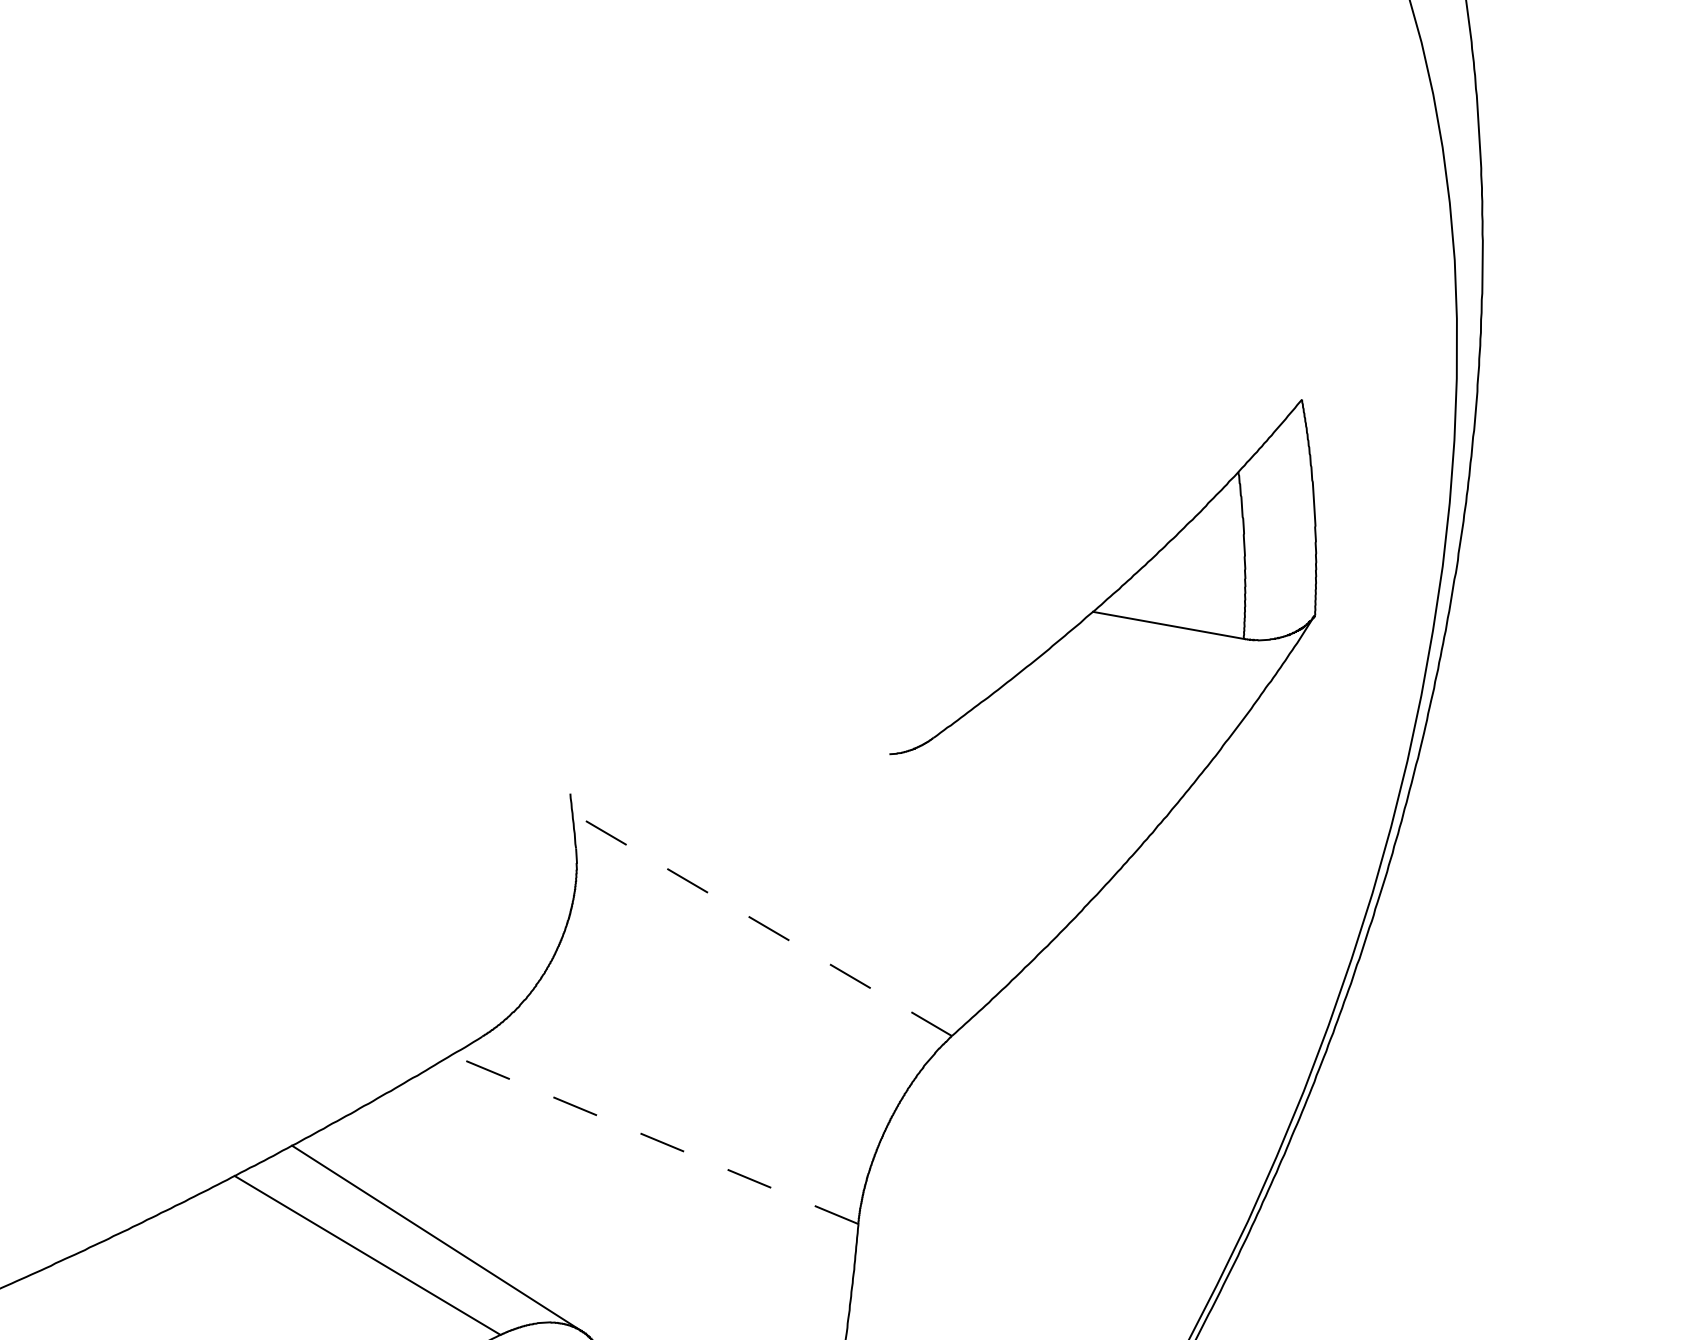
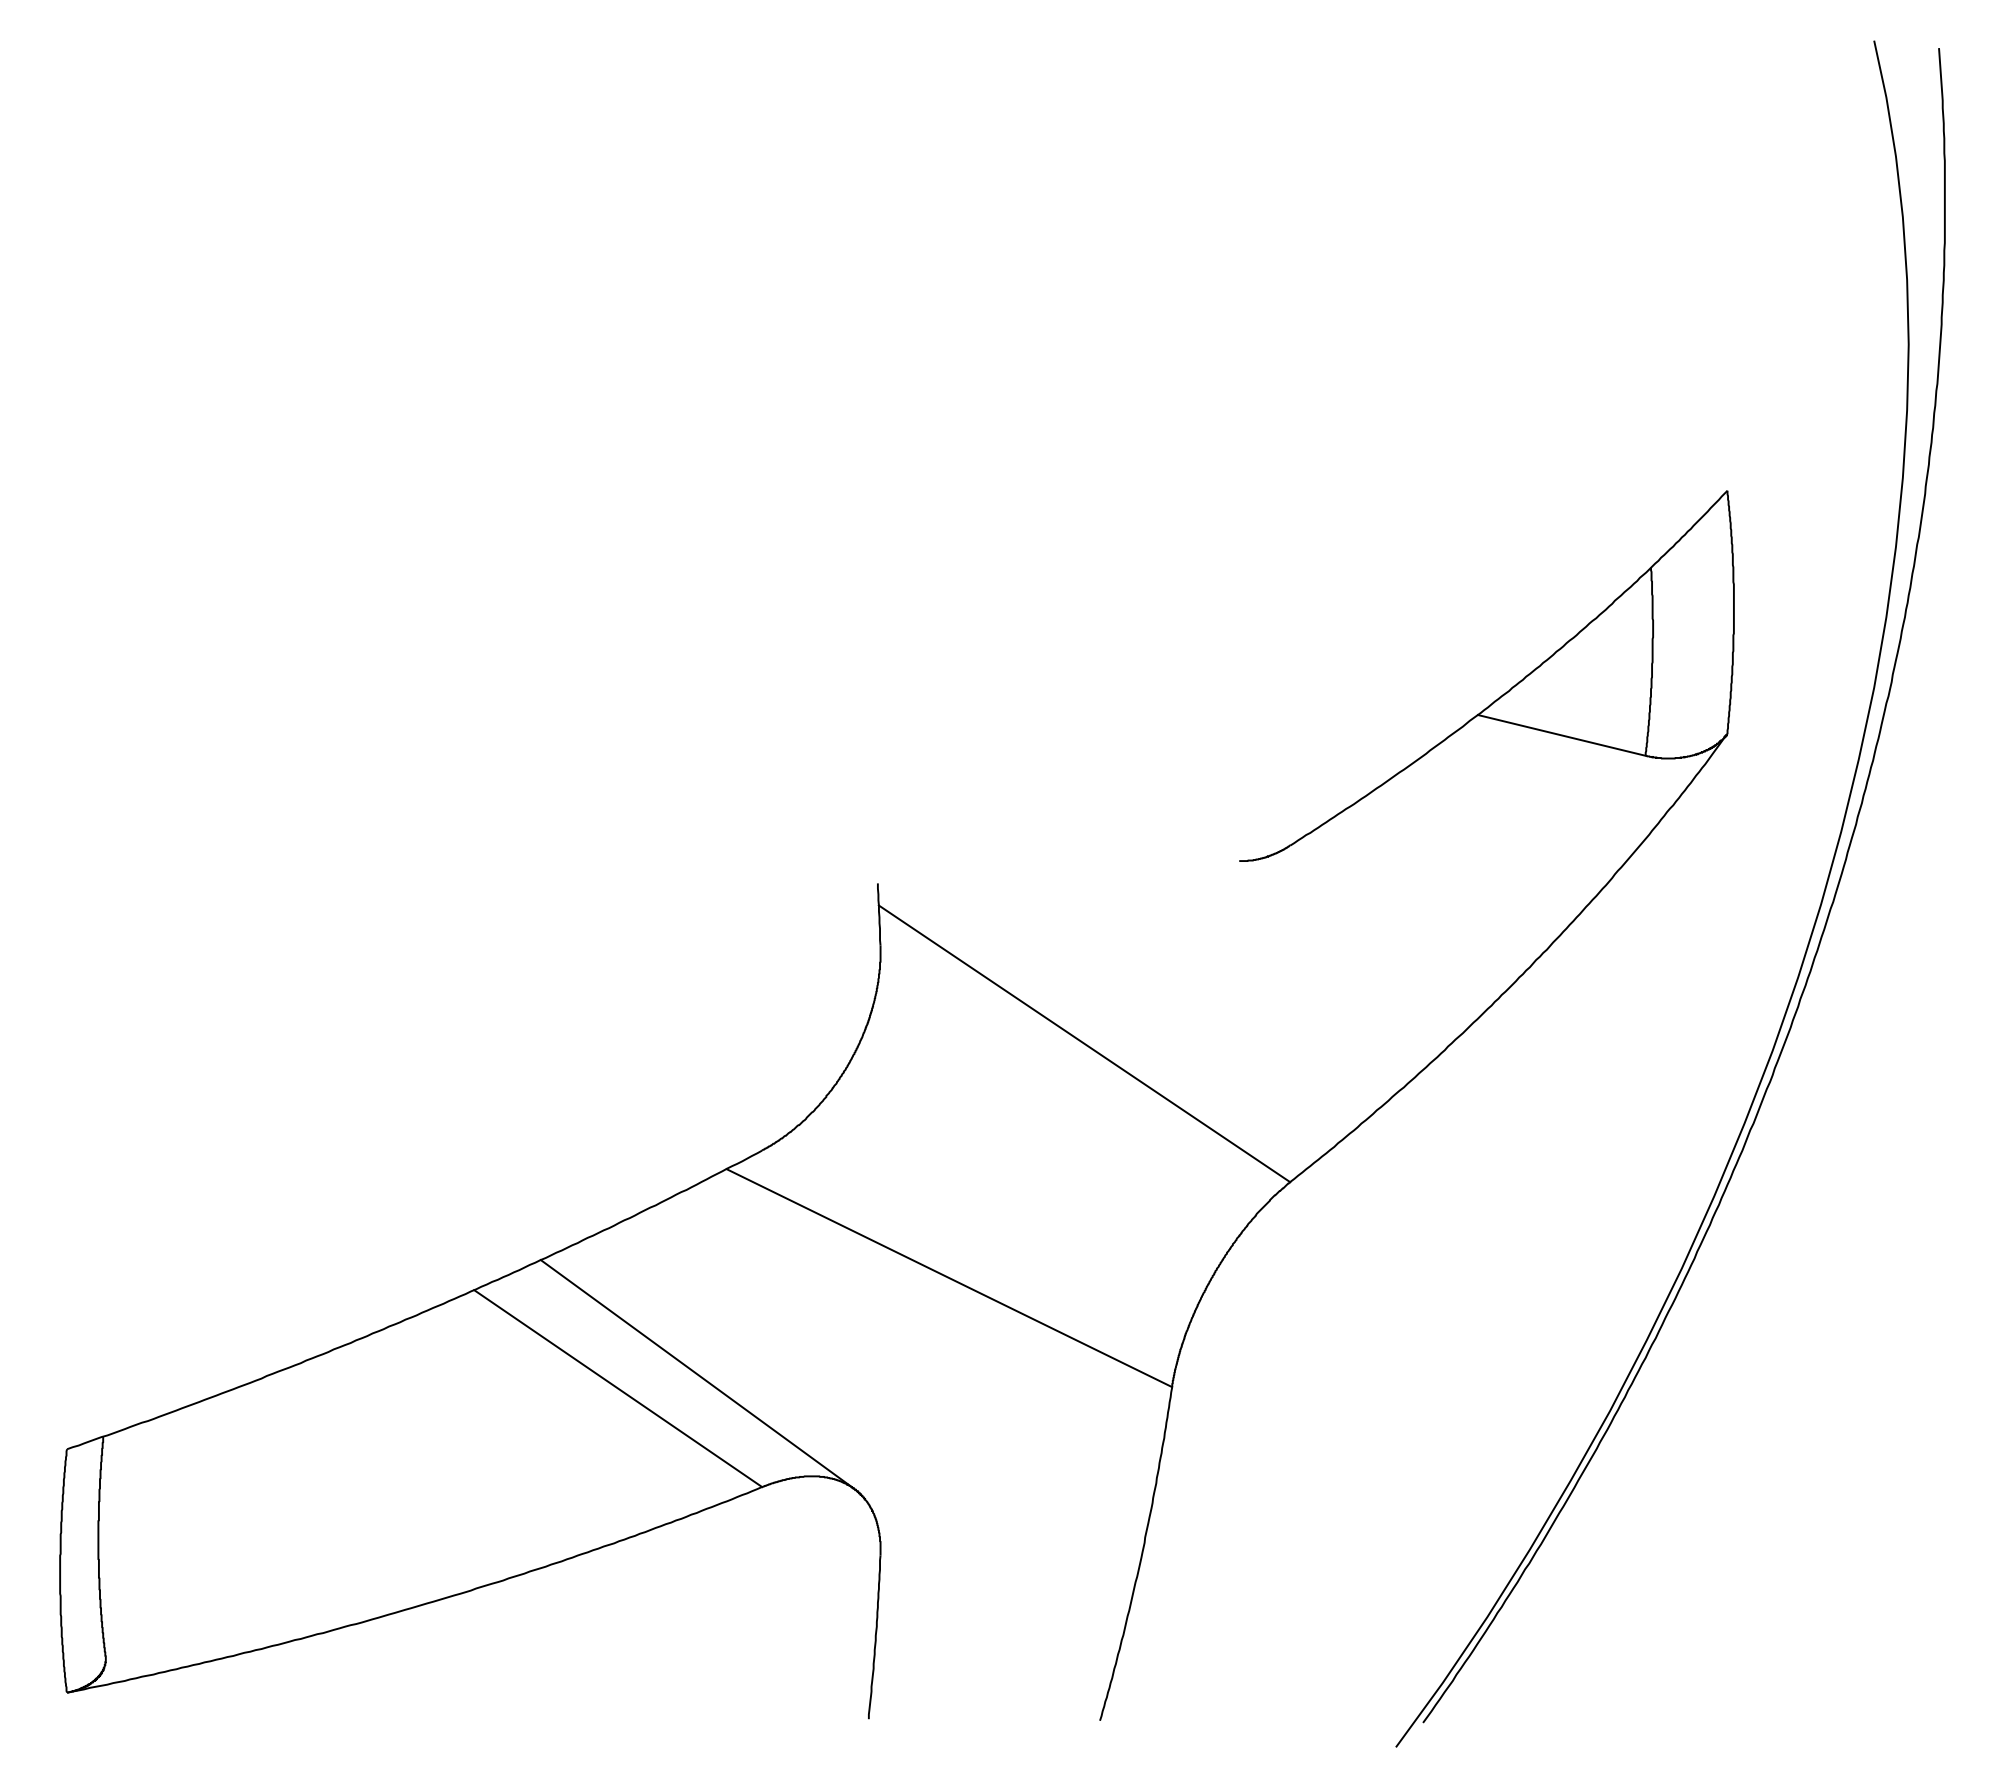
line: (762, 924) -> (1084, 1043), dashed -> solid
line: (655, 1139) -> (949, 1278), dashed -> solid

